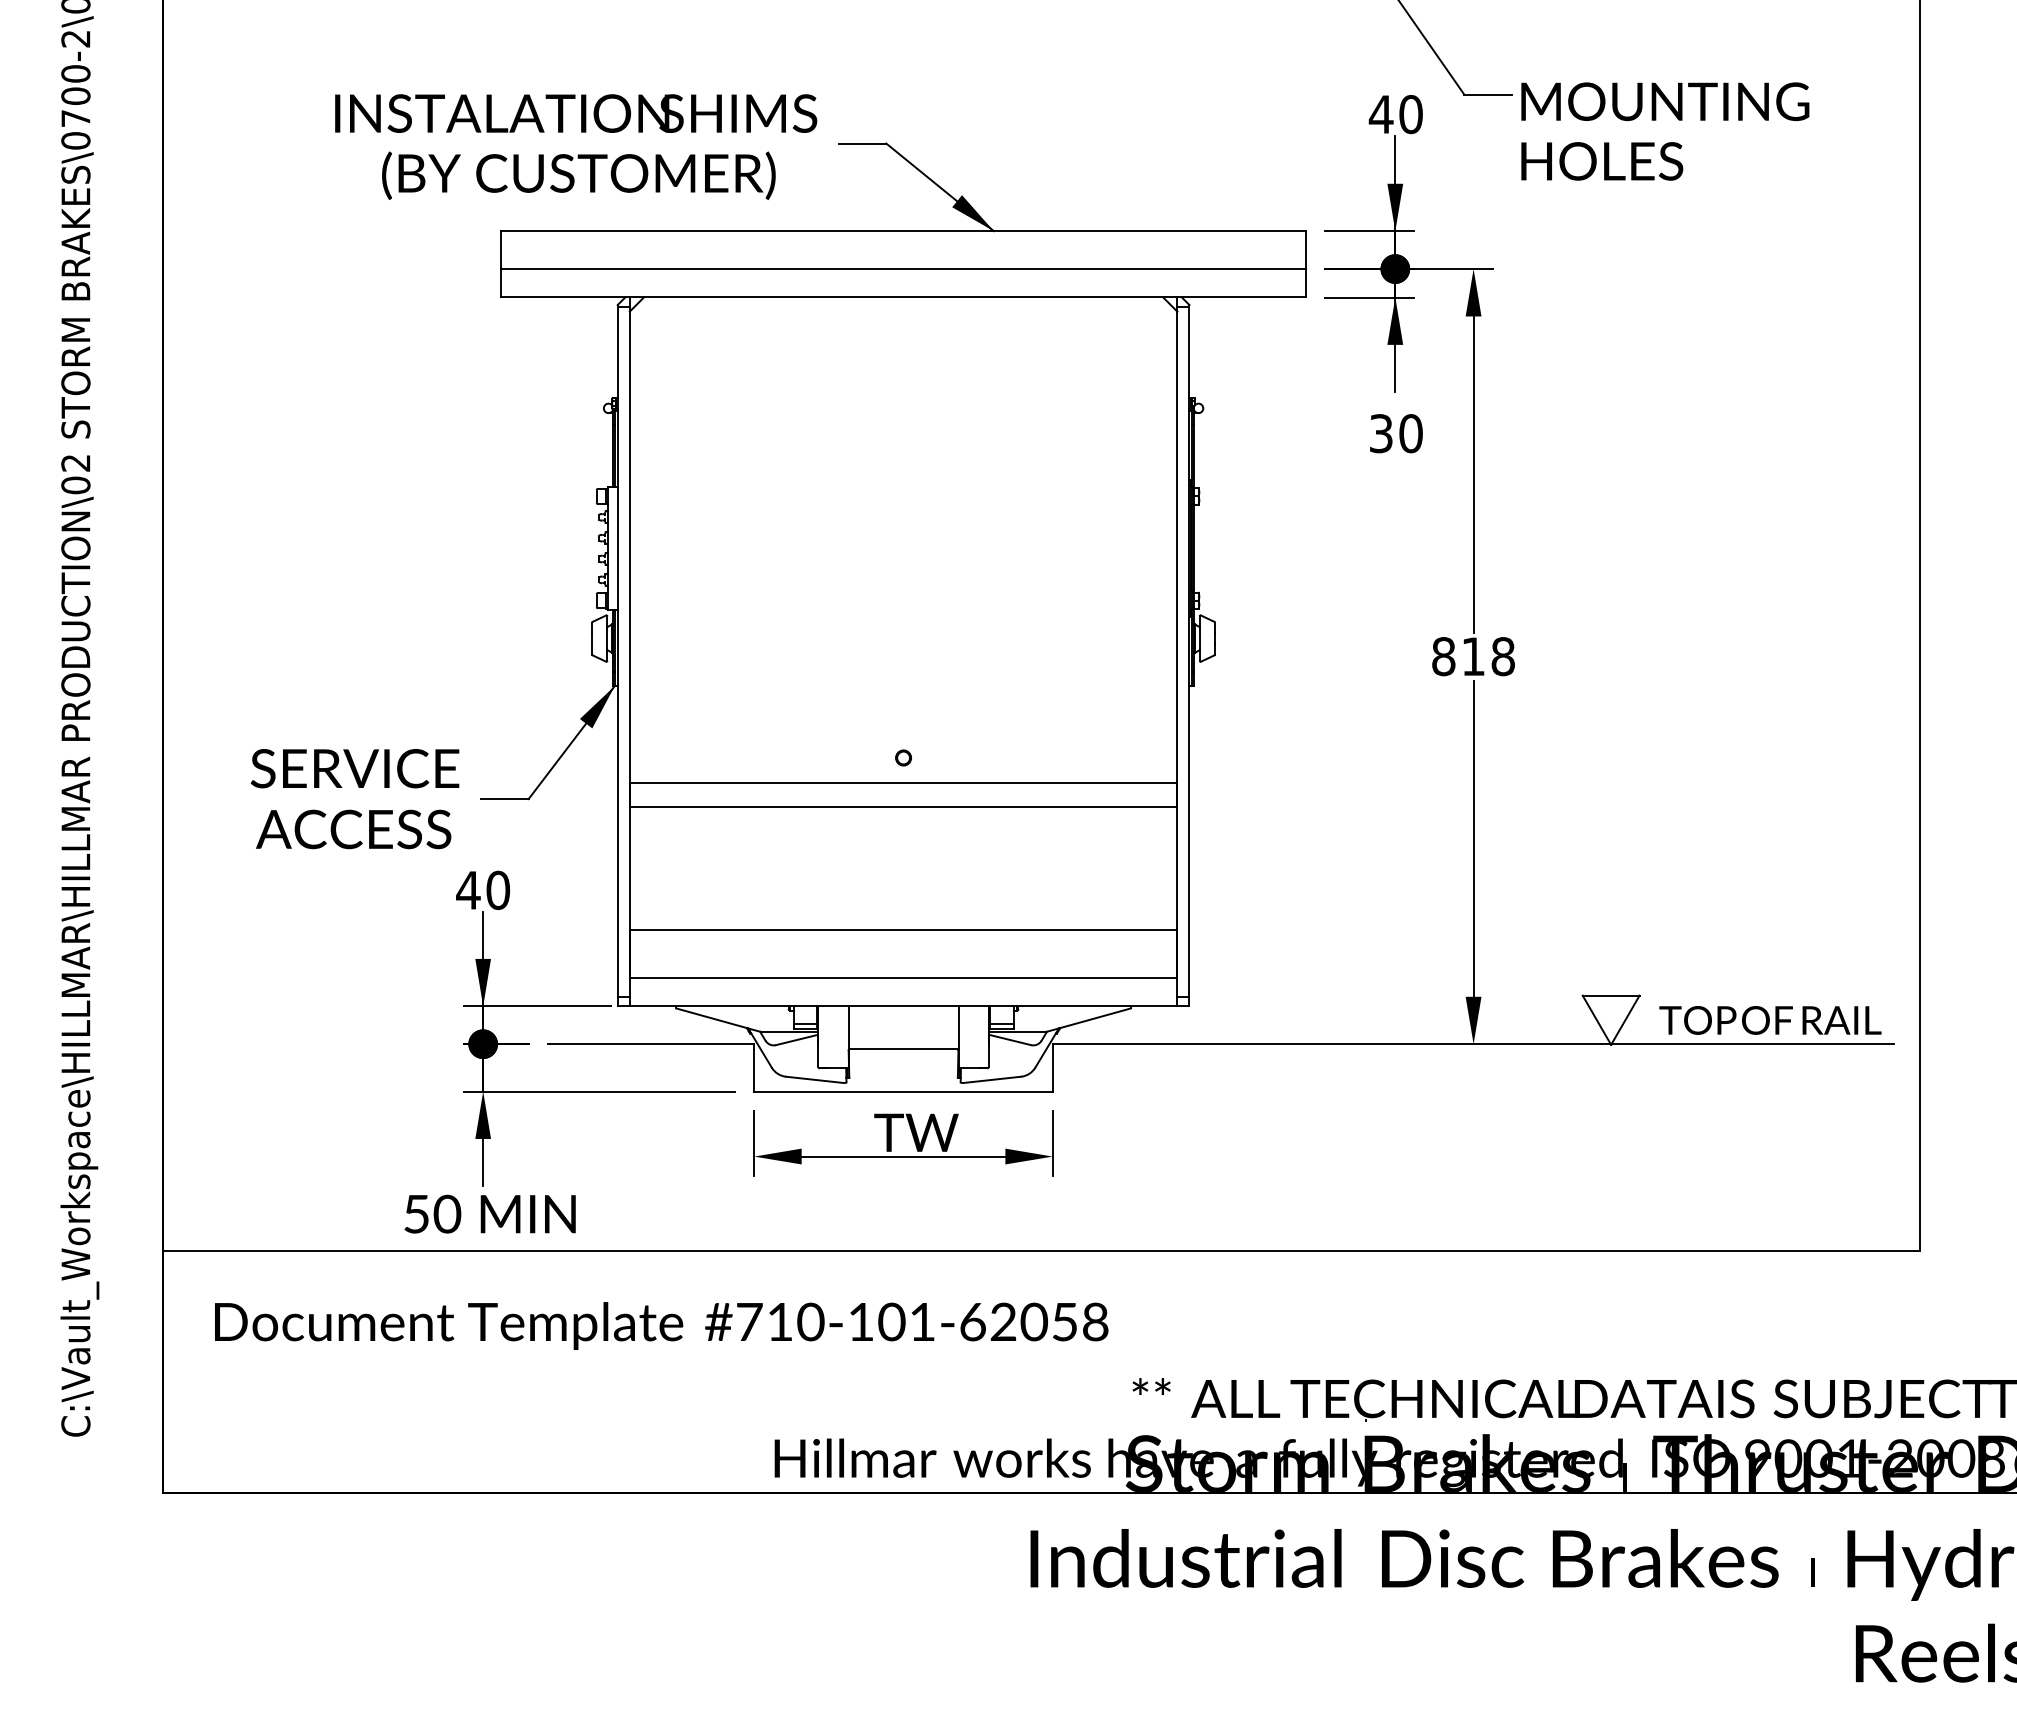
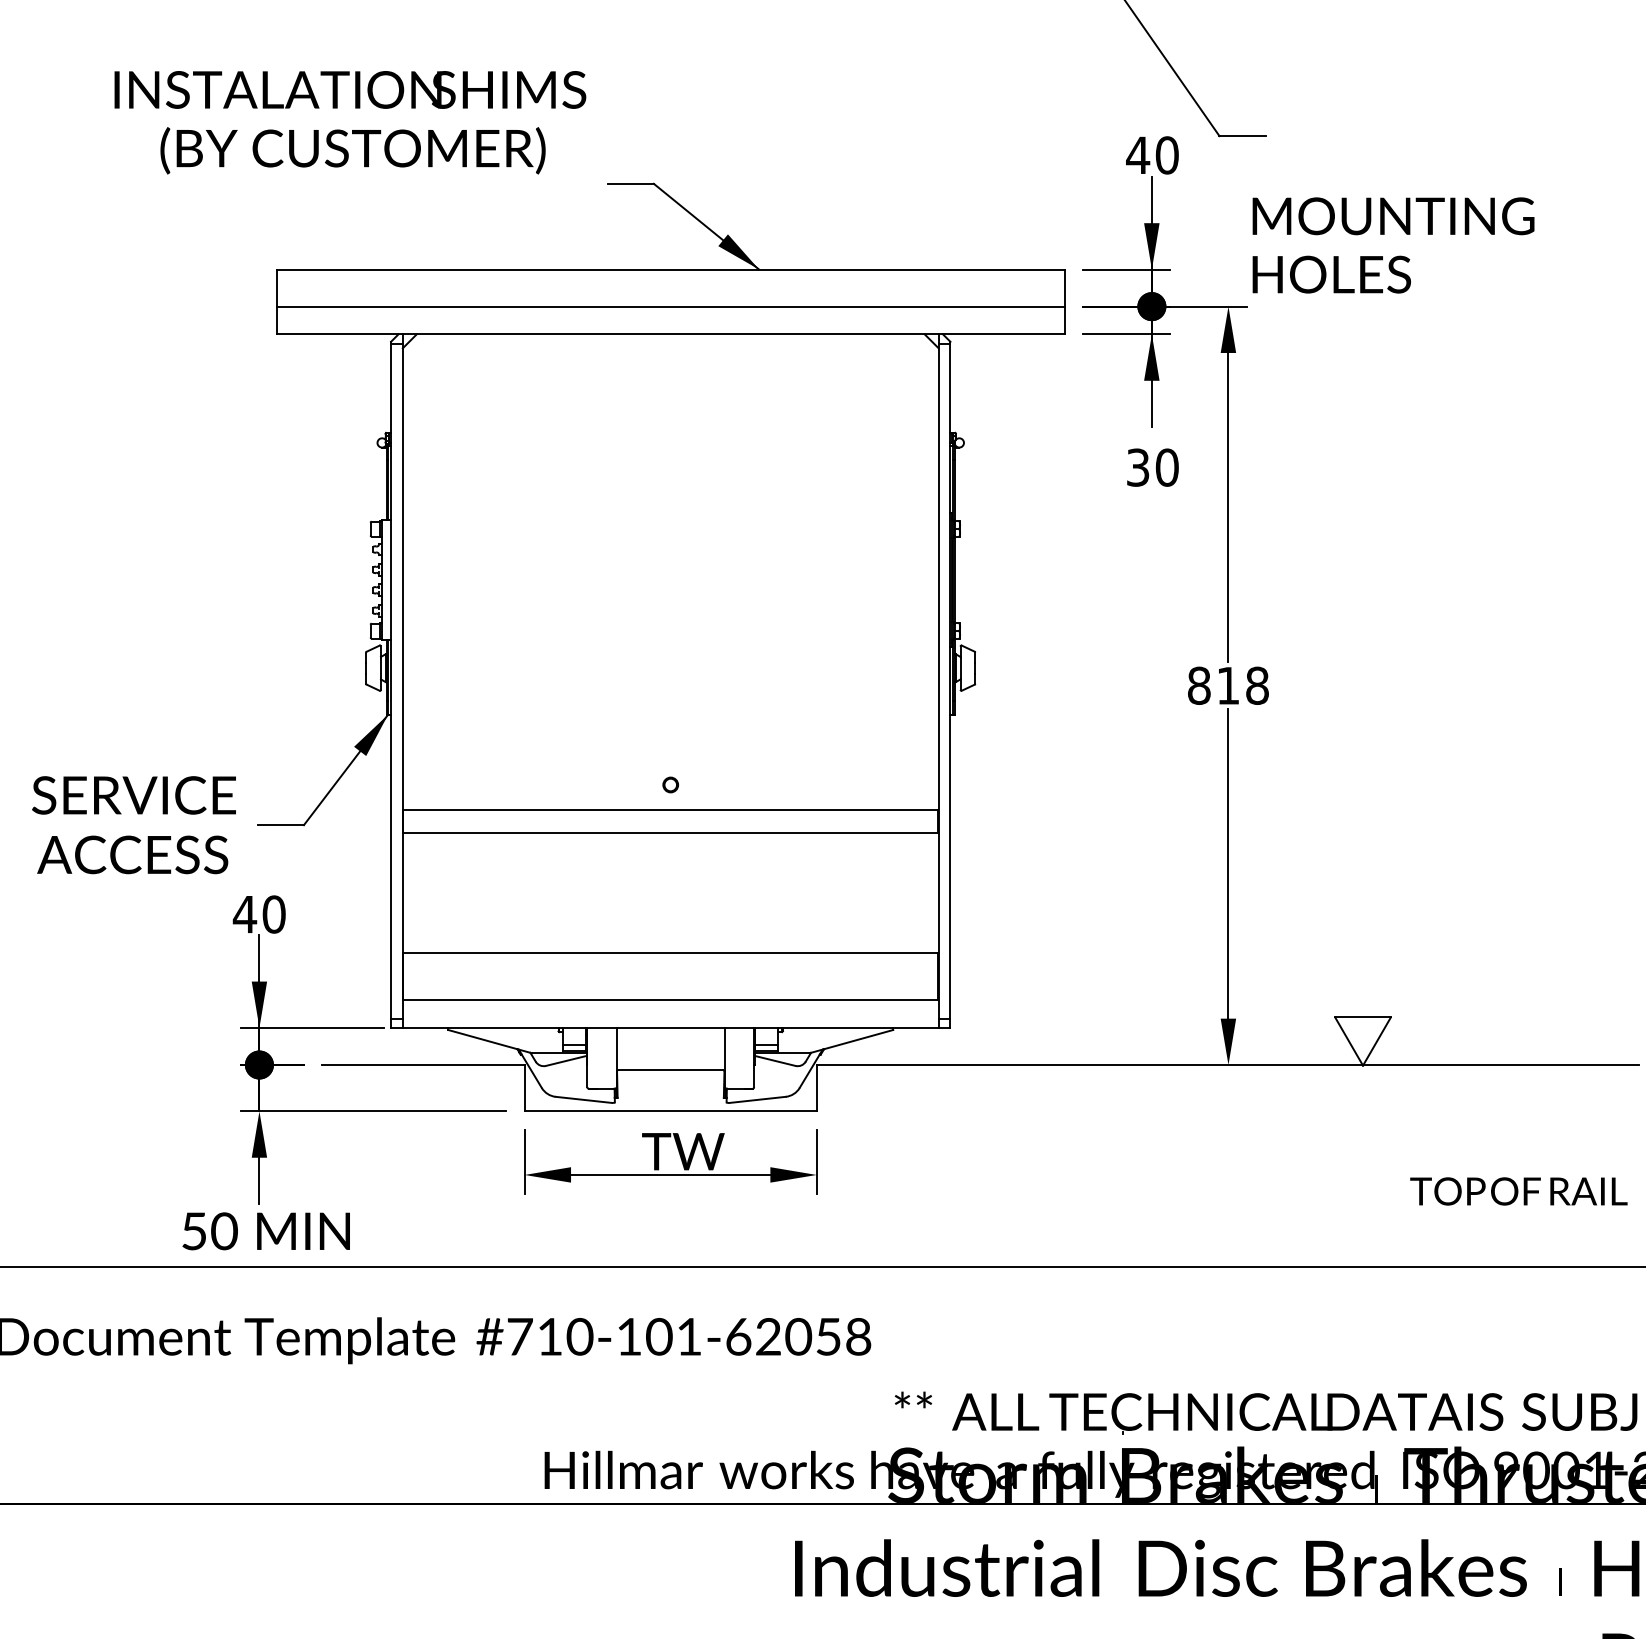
text: (1665, 131) -> (1393, 245), moved
text: (576, 146) -> (350, 122), moved
text: (1770, 1020) -> (1518, 1191), moved

